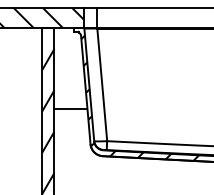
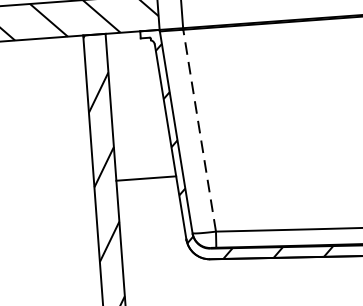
line: (102, 84) -> (200, 129), solid -> dashed

